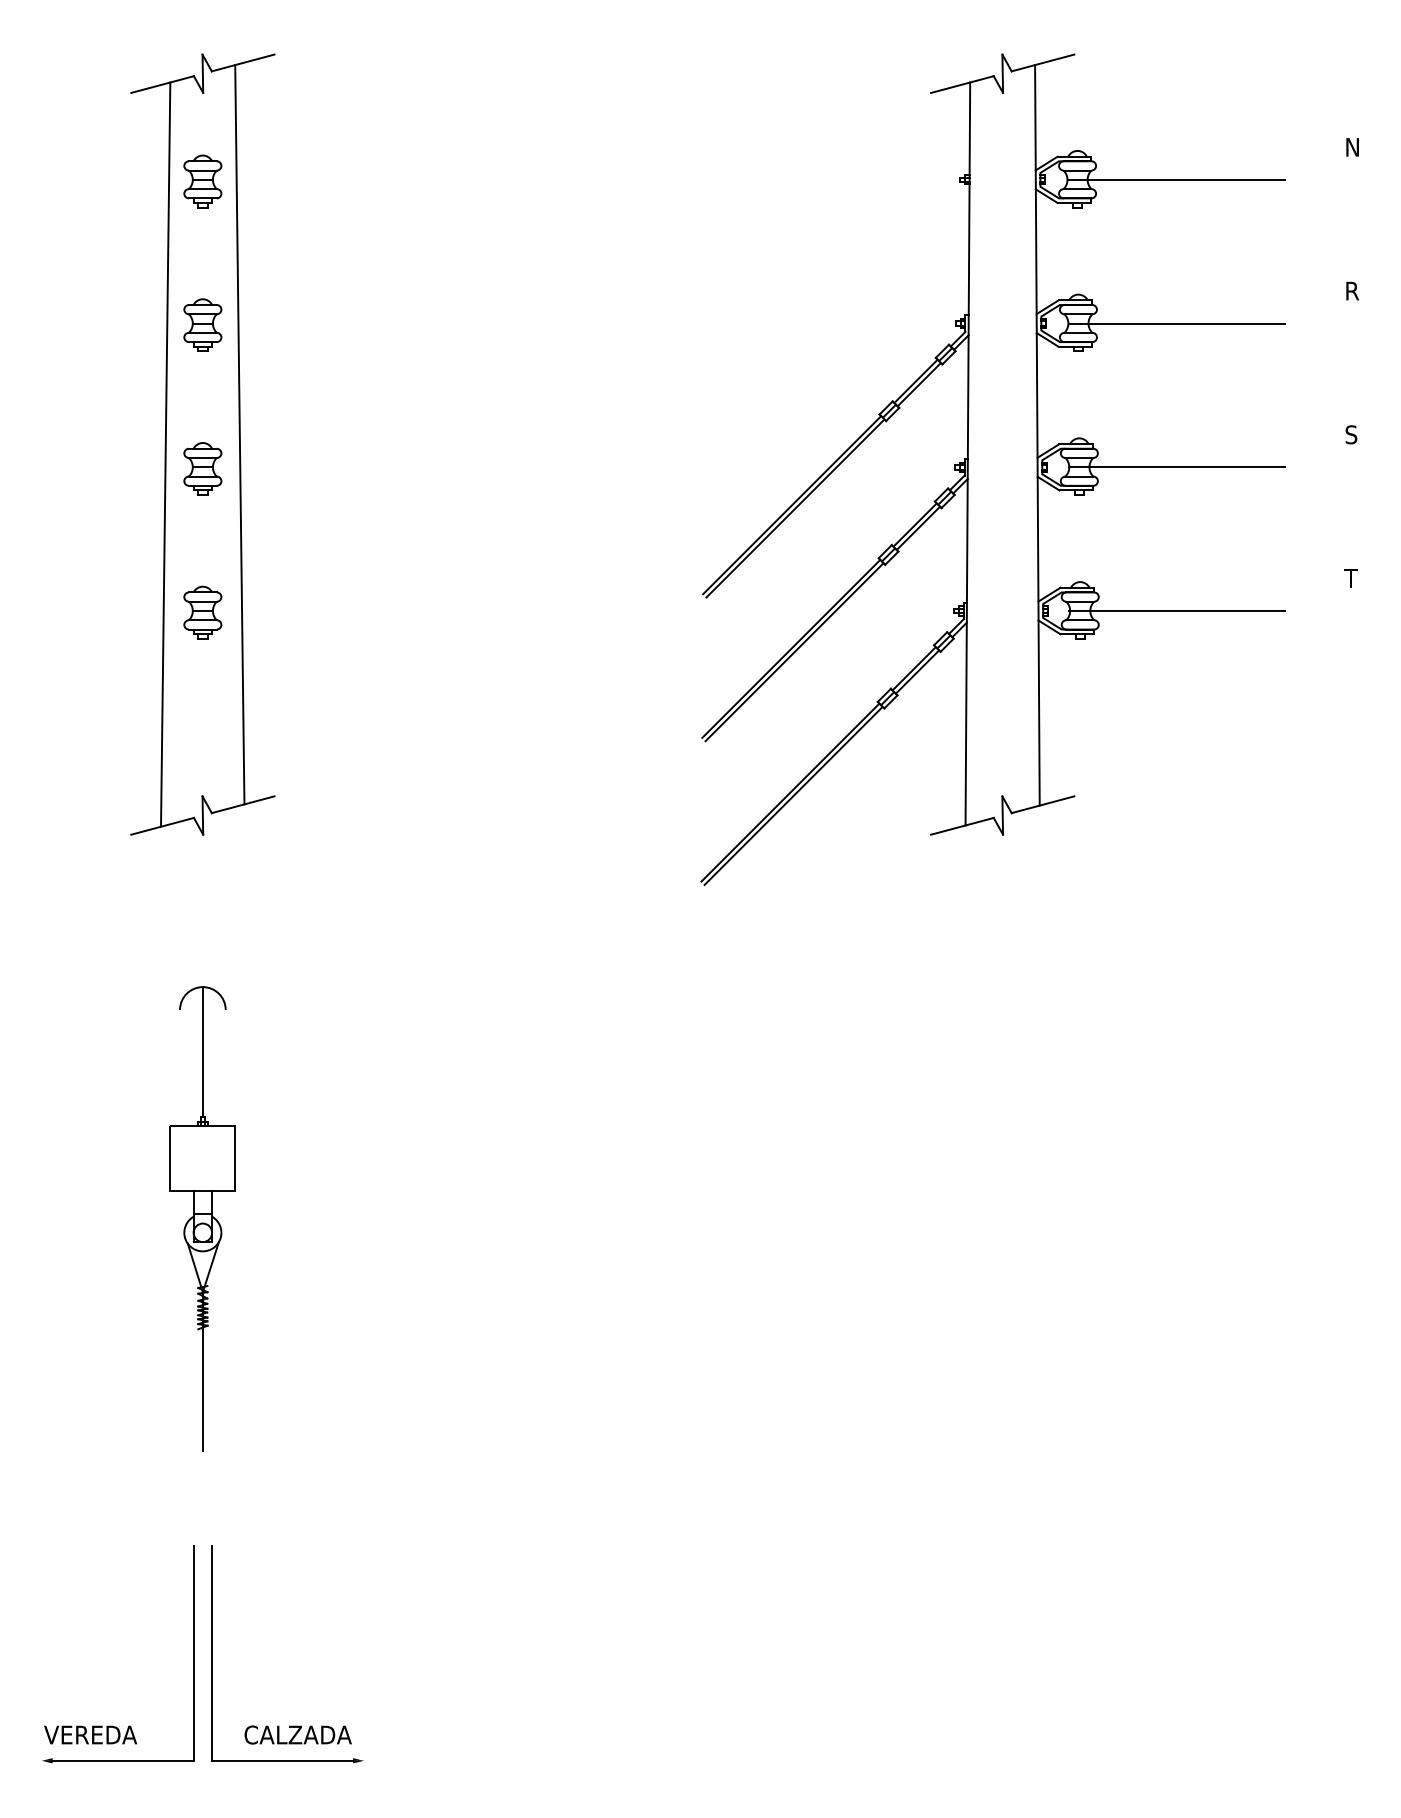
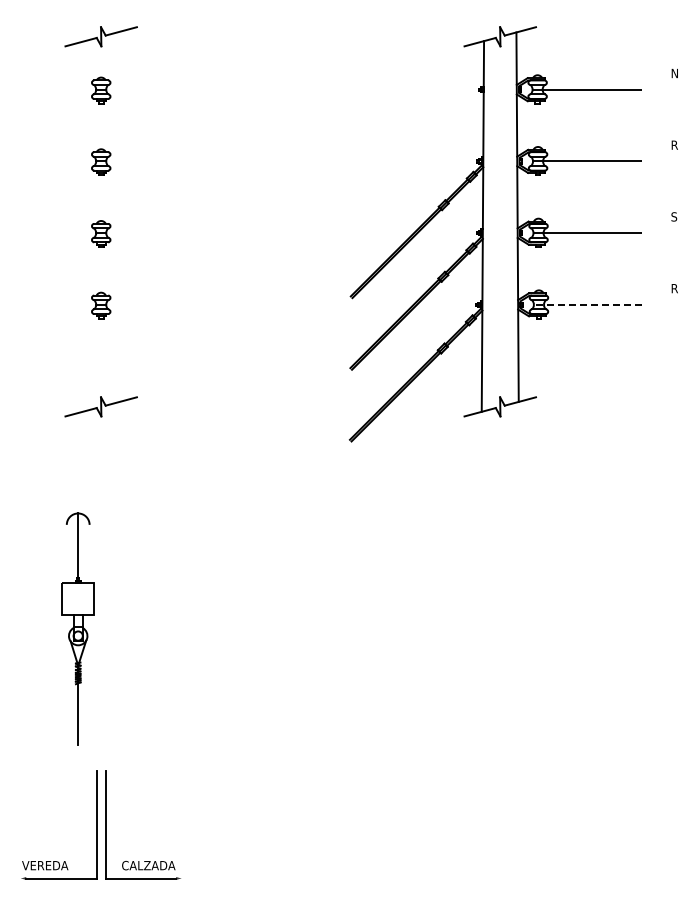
line: (239, 433) -> (119, 216), removed
line: (165, 454) -> (82, 226), removed
text: (1351, 578) -> (674, 288), T -> R
line: (1177, 610) -> (587, 304), solid -> dashed
part: (201, 1217) -> (77, 628), moved

